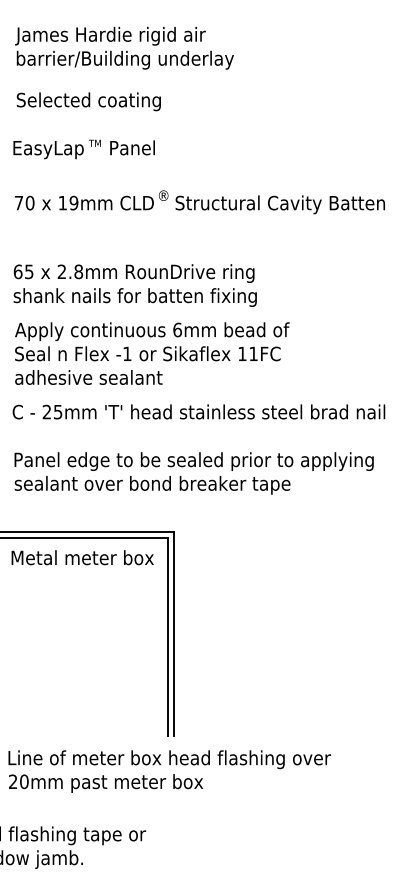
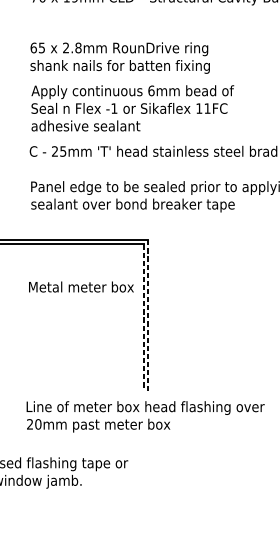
text: (82, 557) -> (81, 286), moved
line: (173, 634) -> (148, 315), solid -> dashed
line: (167, 637) -> (144, 317), solid -> dashed

